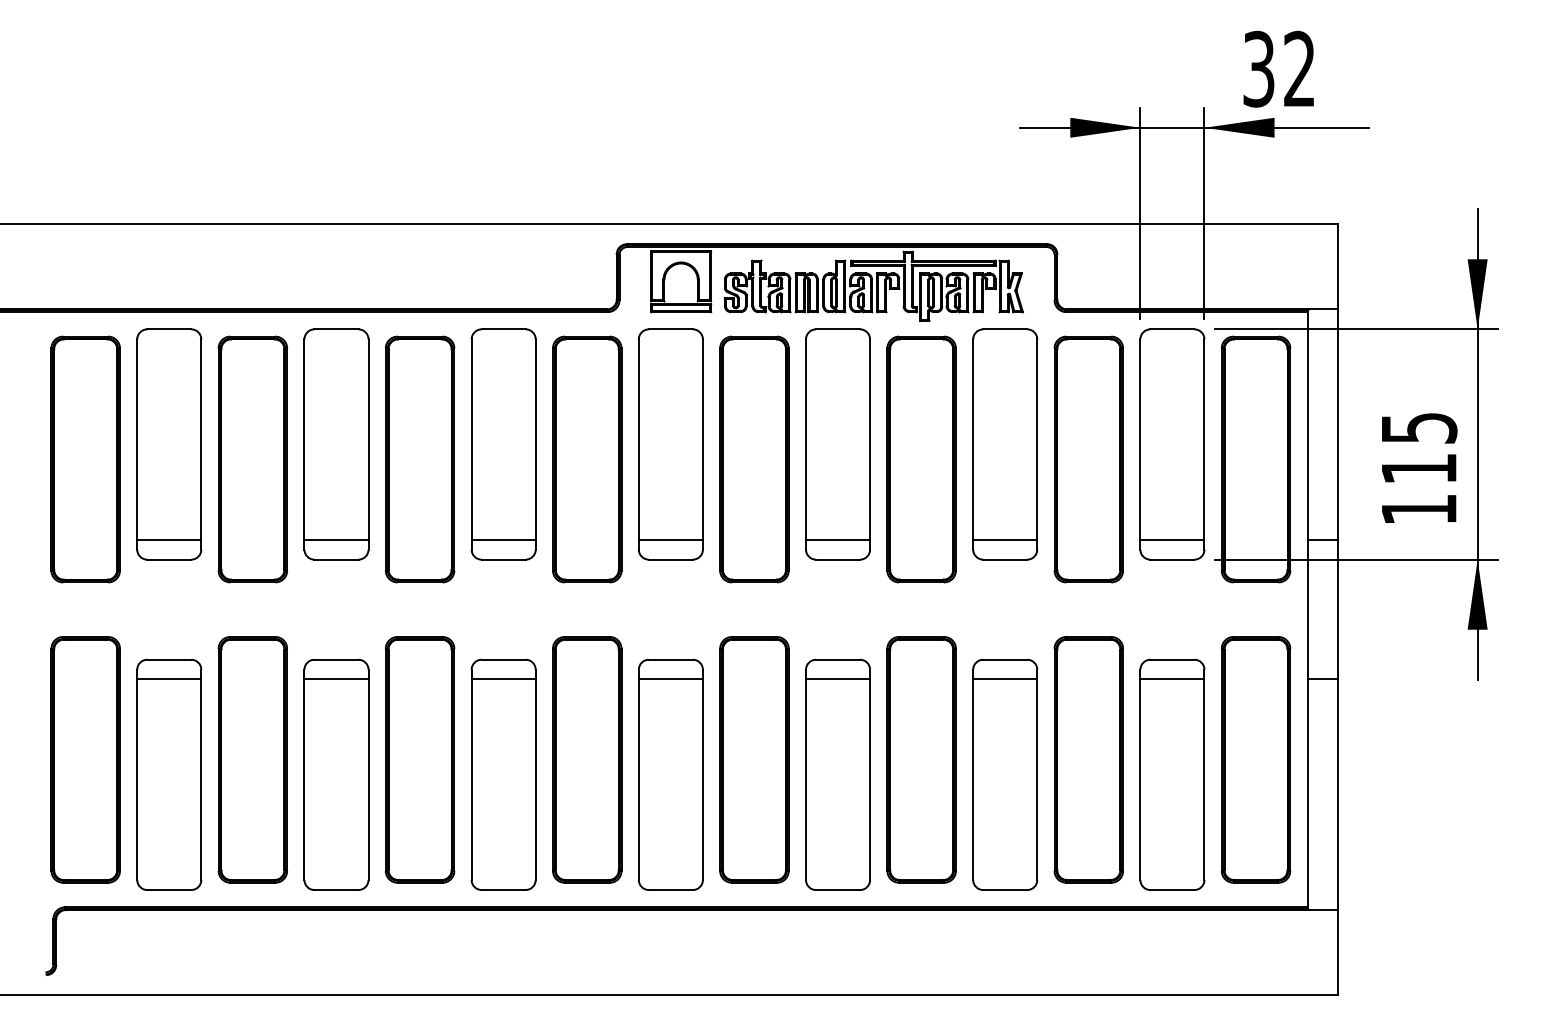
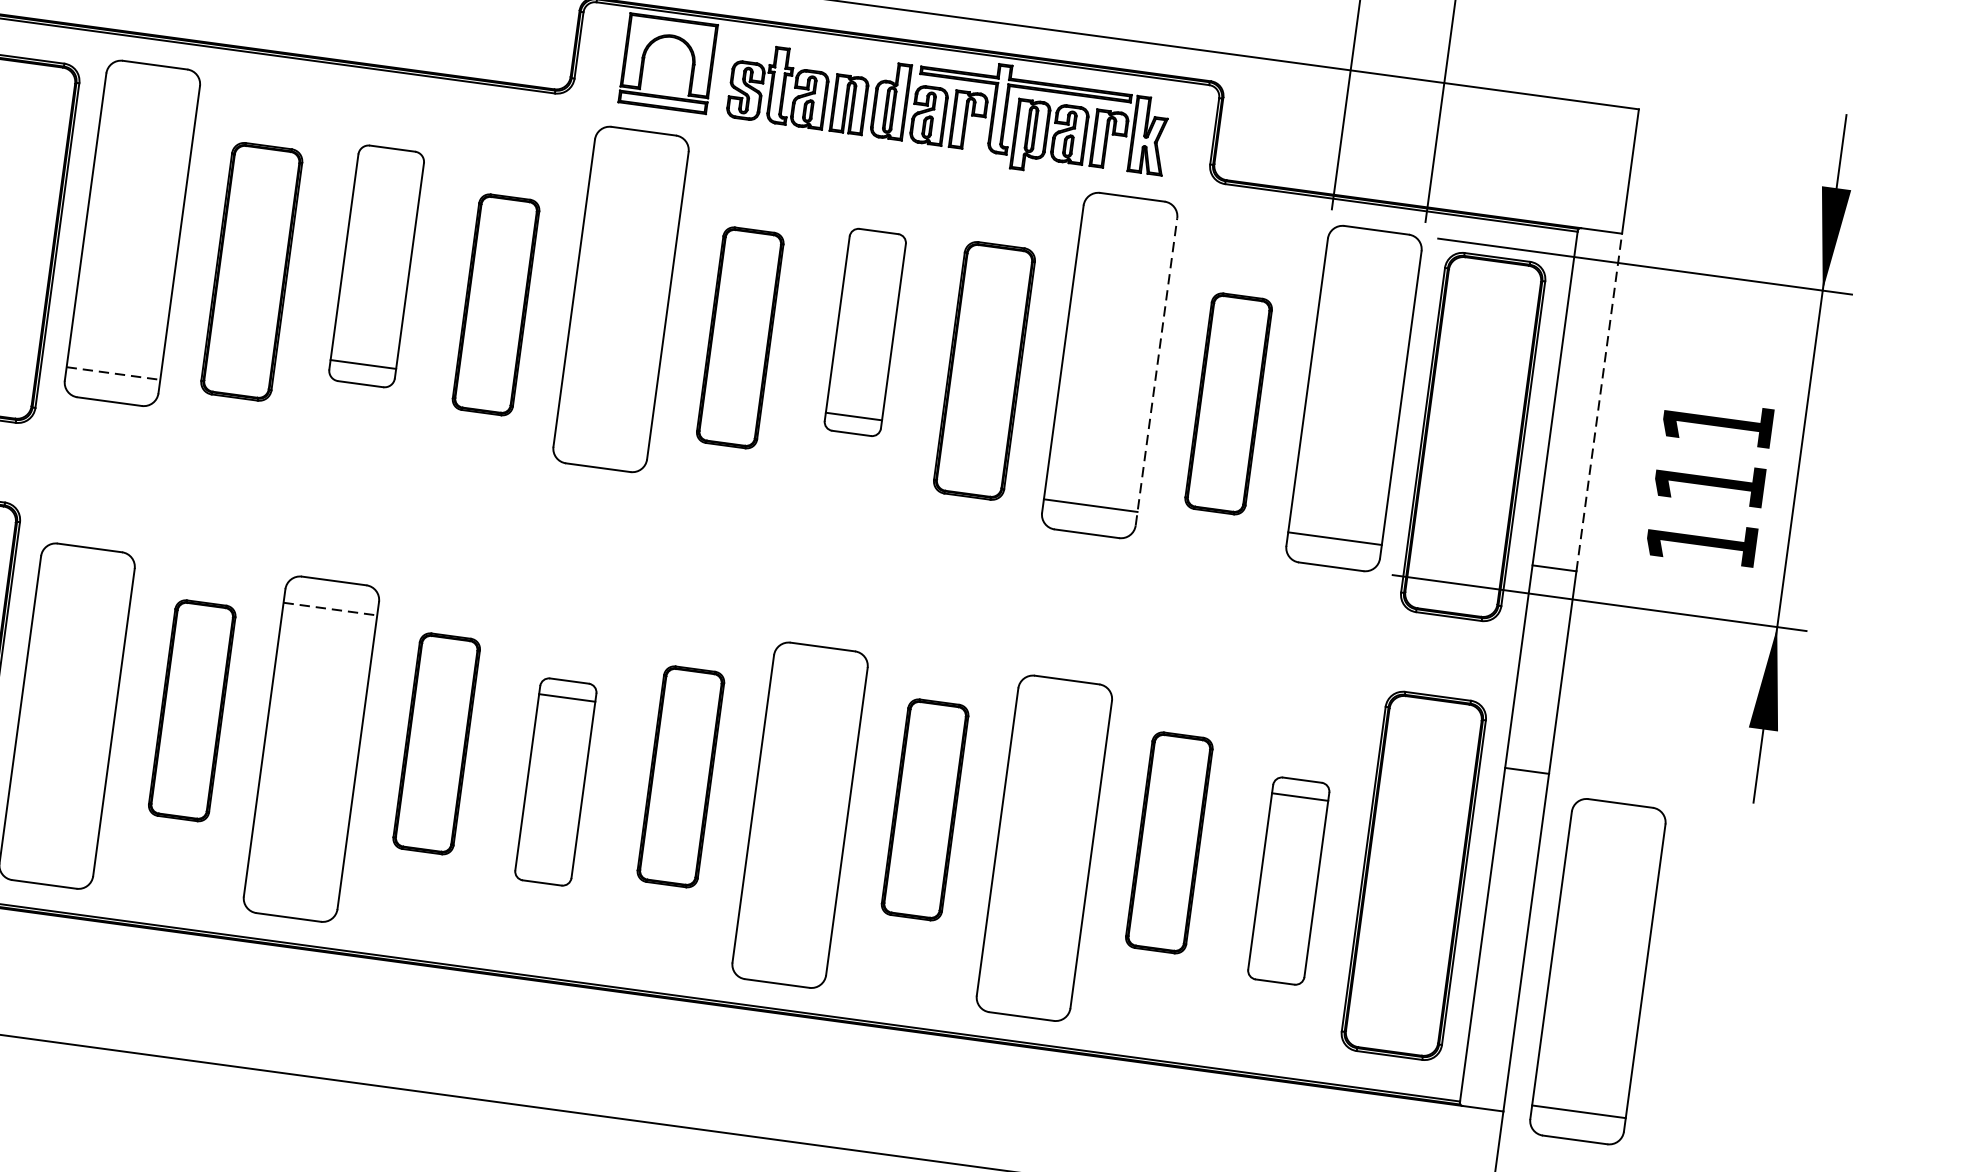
line: (1337, 424) -> (1599, 401), solid -> dashed
text: (1419, 428) -> (1718, 423), 115 -> 111
part: (503, 444) -> (376, 266), size x0.7
part: (837, 444) -> (864, 332), size x0.6
line: (1037, 444) -> (1156, 371), solid -> dashed
part: (420, 459) -> (252, 271), size x0.7
part: (587, 459) -> (496, 304), size x0.6
part: (754, 459) -> (740, 337), size x0.6
part: (921, 459) -> (984, 370), size x0.7
part: (1088, 459) -> (1228, 403), size x0.6
line: (336, 540) -> (113, 373), solid -> dashed
line: (670, 540) -> (601, 439), removed
line: (336, 679) -> (86, 576), removed
line: (504, 679) -> (331, 609), solid -> dashed
line: (838, 679) -> (819, 675), removed
line: (1005, 679) -> (1063, 708), removed
part: (419, 759) -> (191, 710), size x0.6
part: (587, 759) -> (436, 743), size x0.6
part: (754, 759) -> (681, 776), size x0.6
part: (921, 759) -> (925, 809), size x0.6
part: (1088, 759) -> (1169, 842), size x0.6
part: (670, 774) -> (555, 781), size x0.6
part: (1172, 774) -> (1288, 880), size x0.6
part: (1388, 807) -> (1598, 971), added

